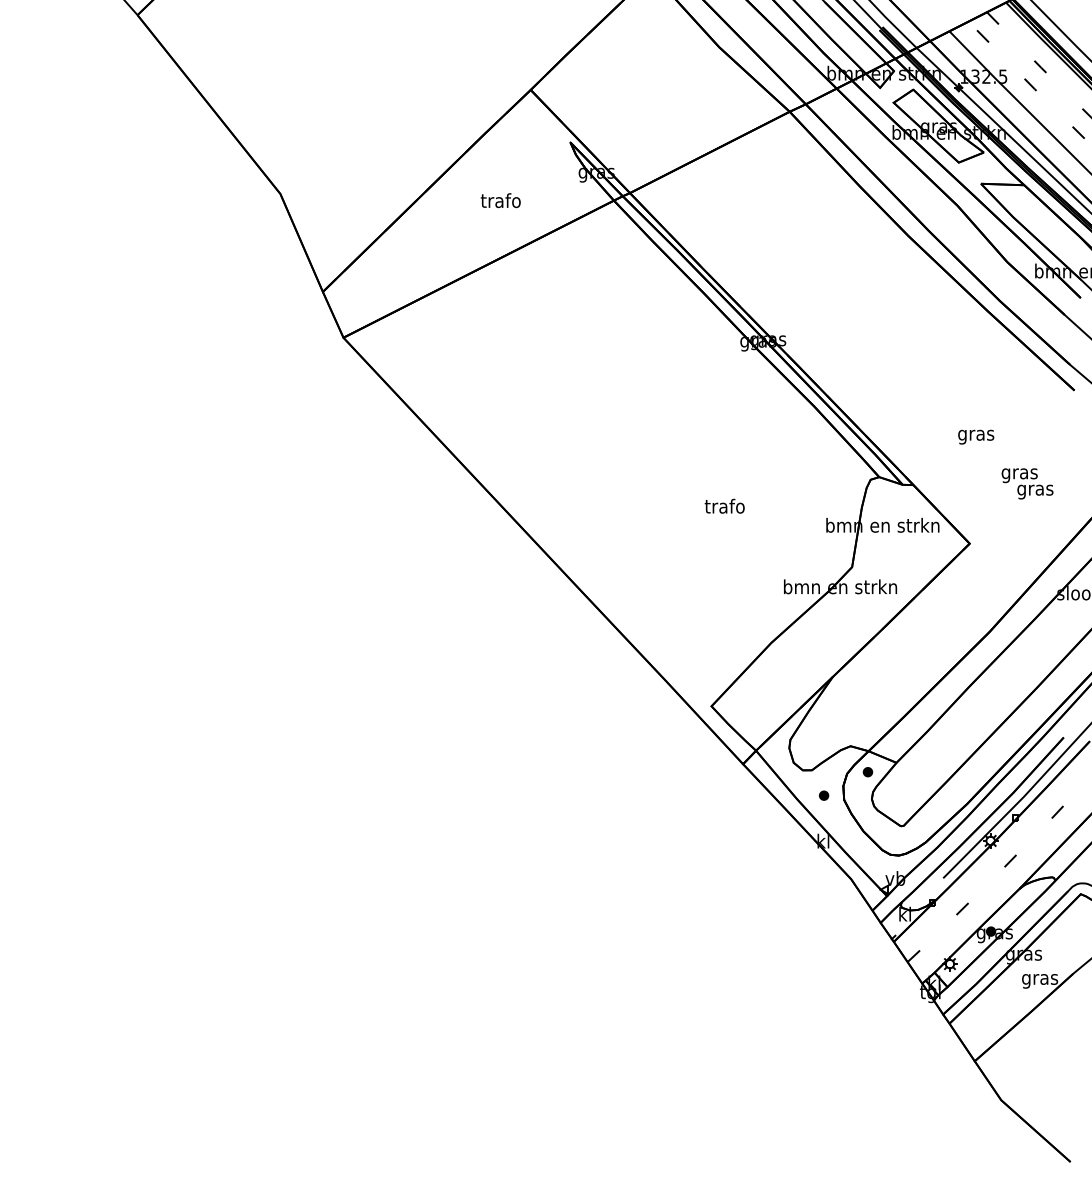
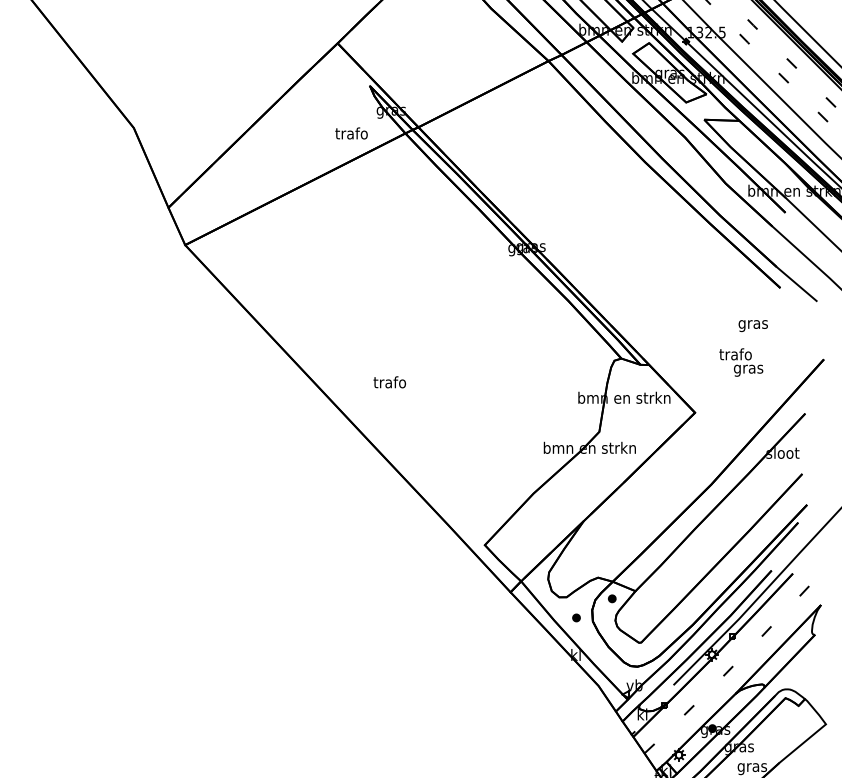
text: (500, 200) -> (351, 133), moved
text: (976, 436) -> (753, 325), moved
text: (1019, 473) -> (735, 355), gras -> trafo
text: (724, 505) -> (389, 381), moved

